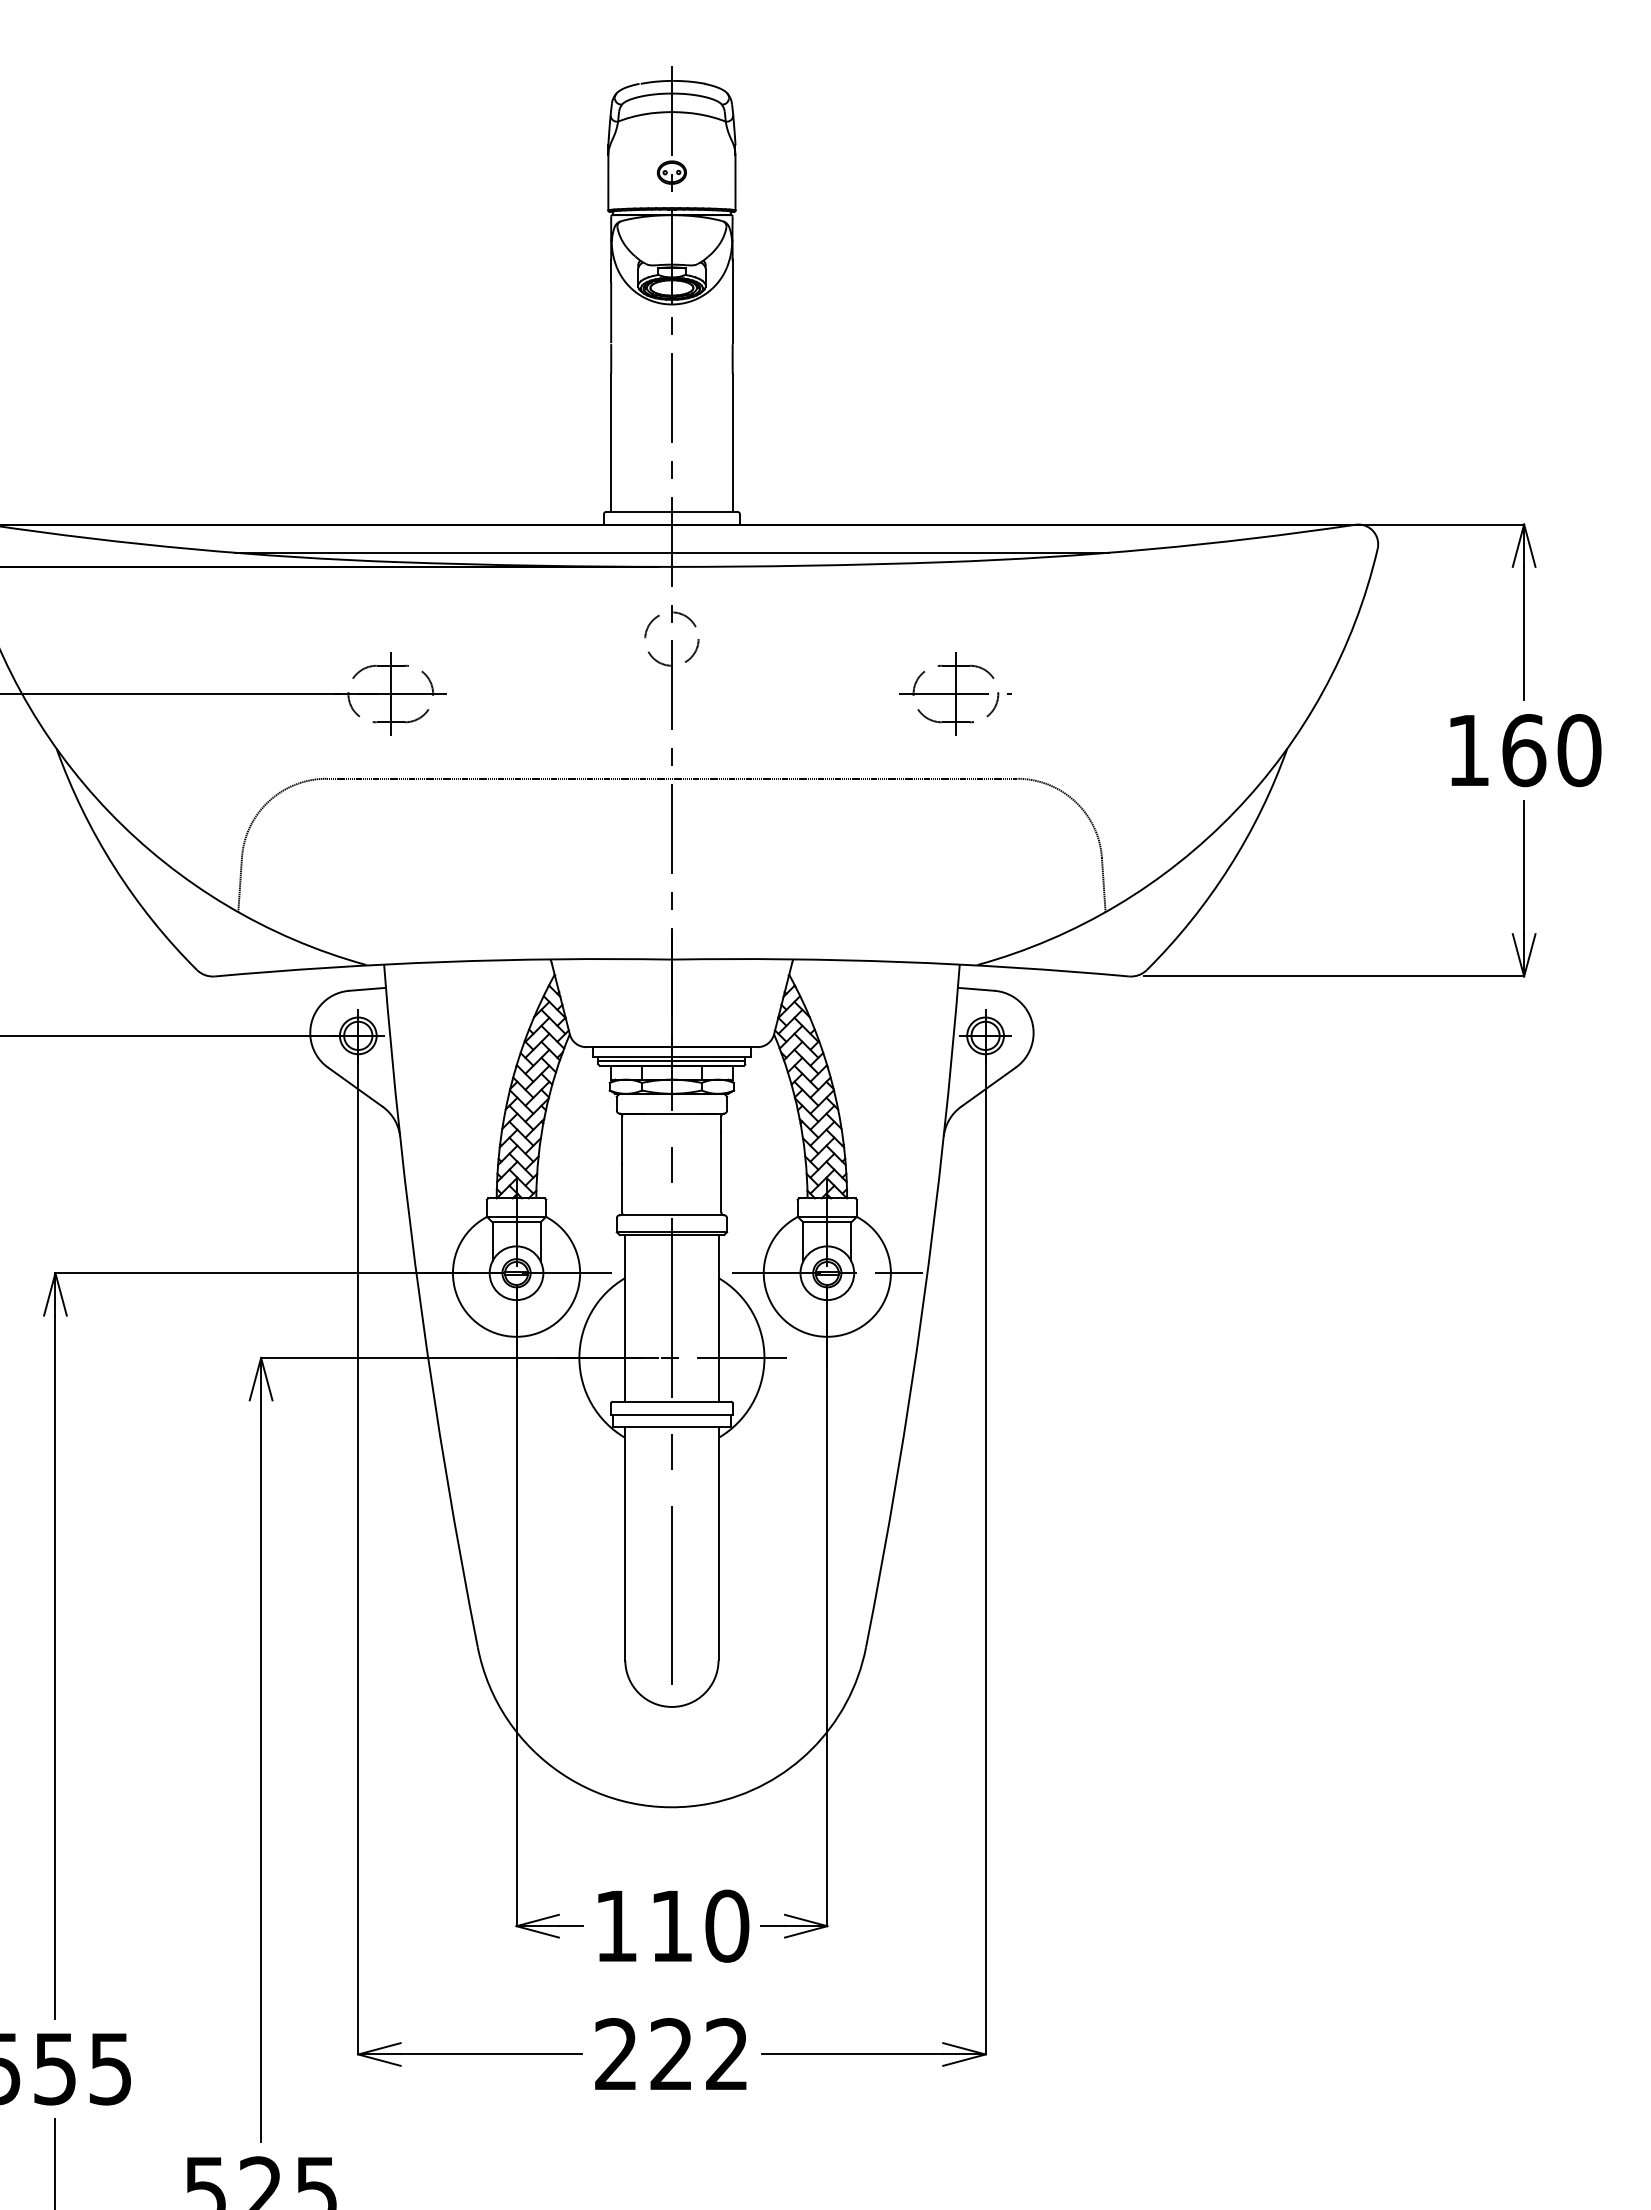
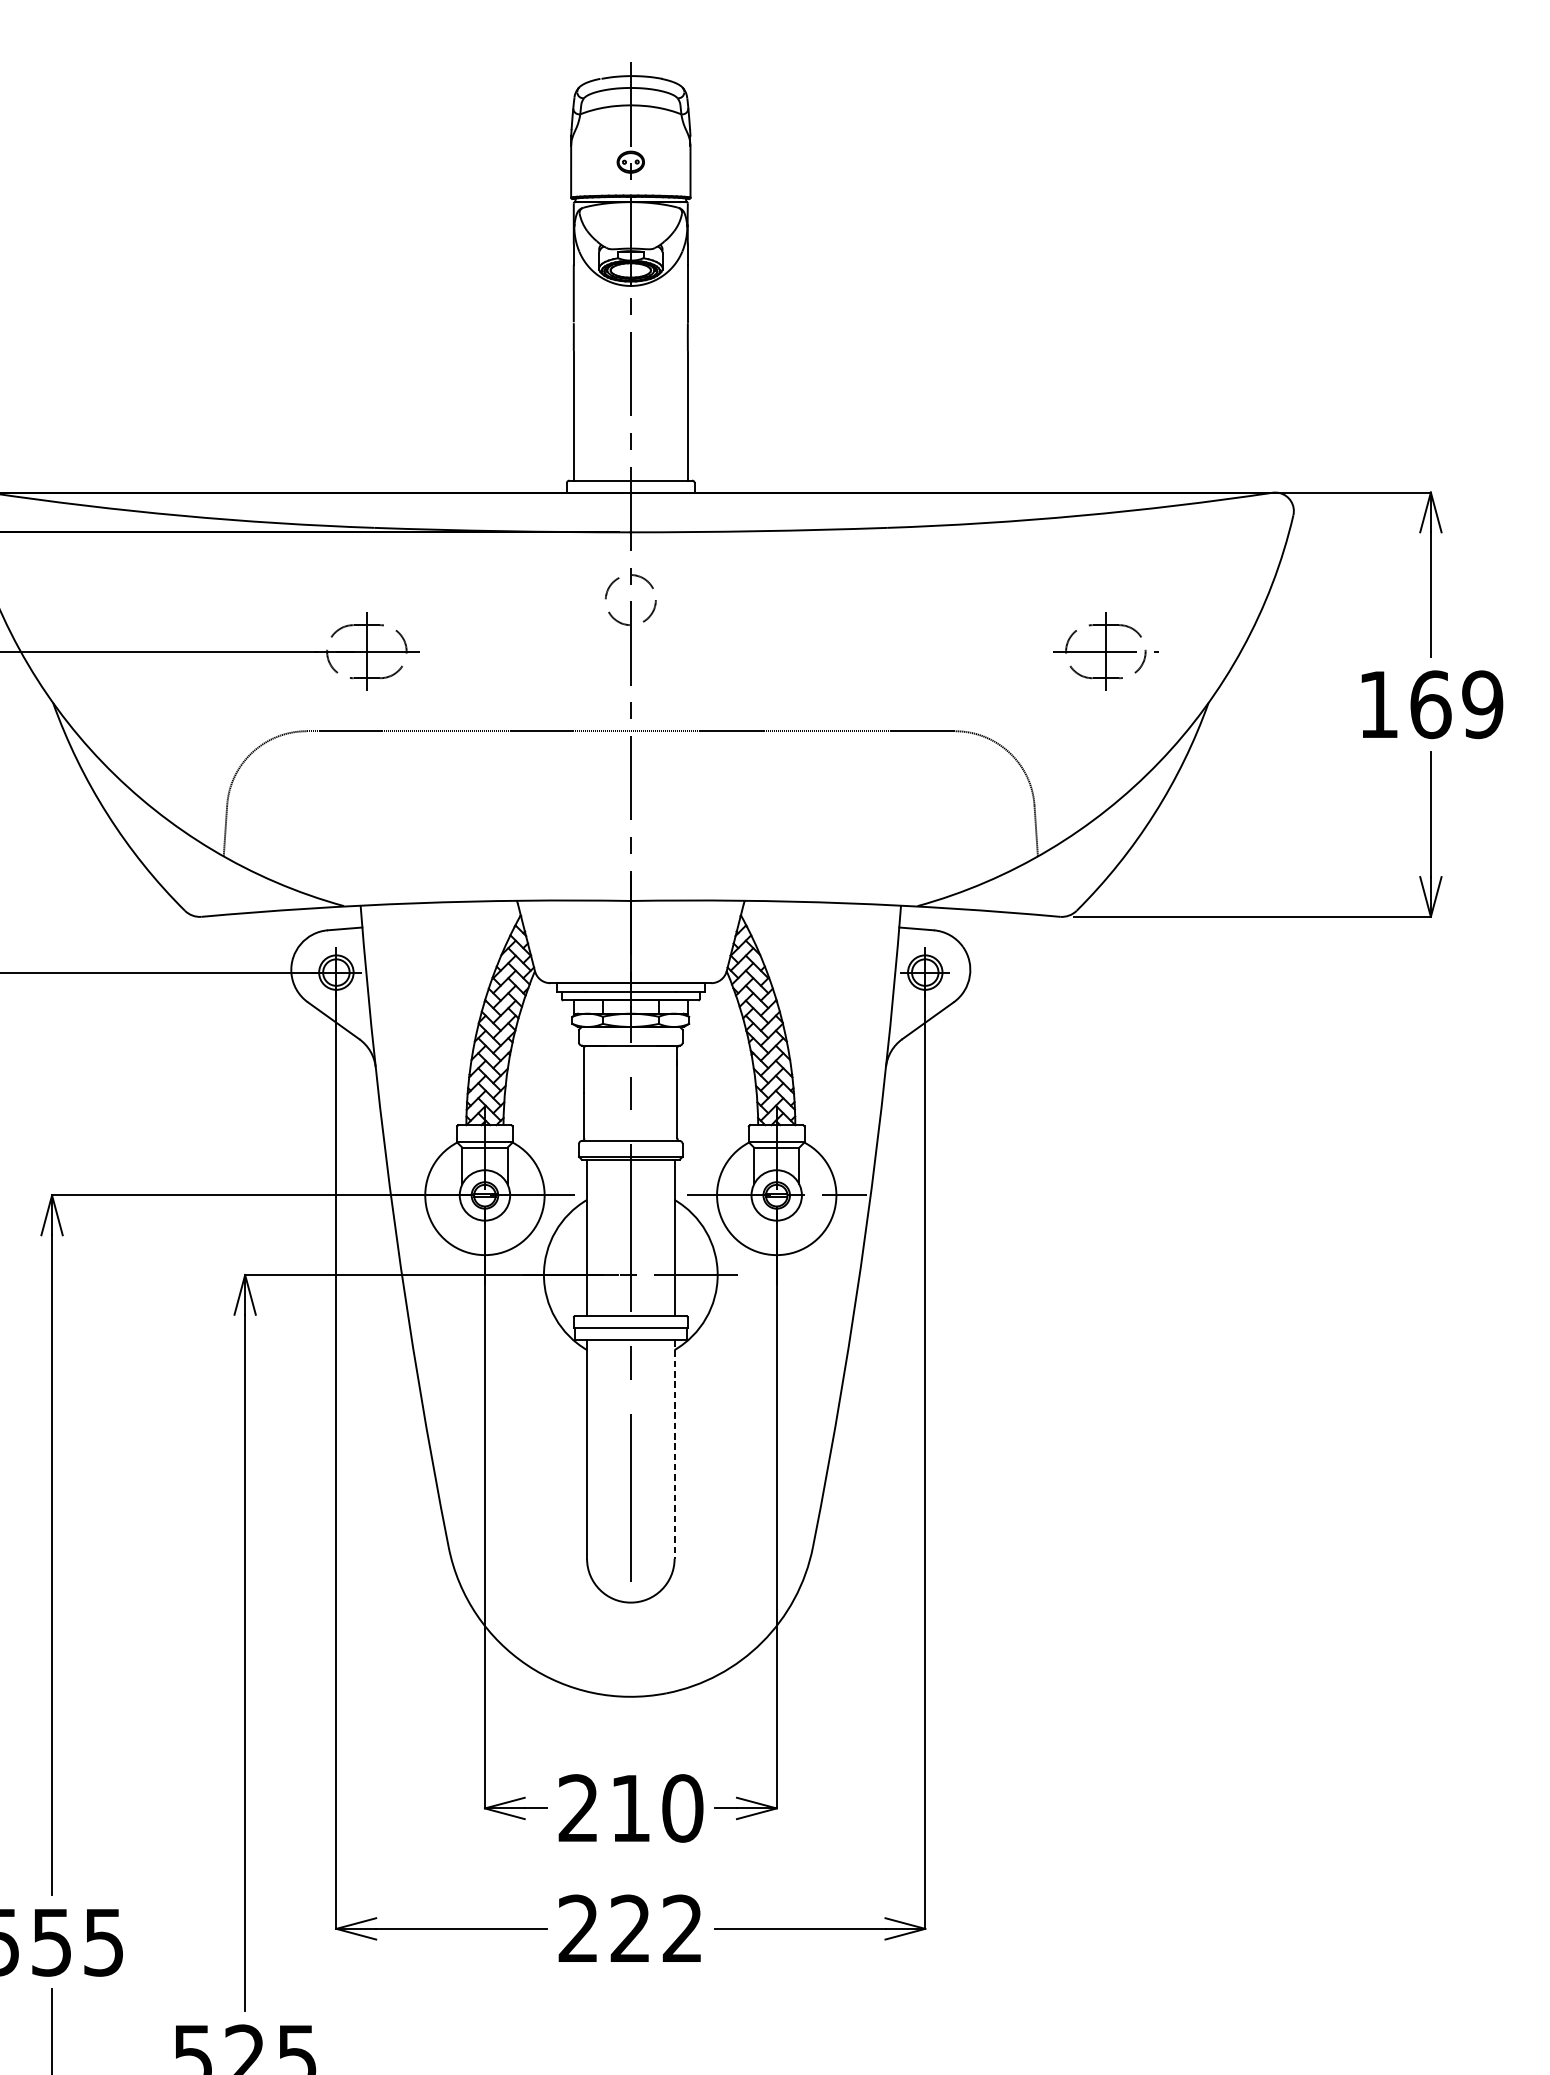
line: (671, 552) -> (630, 518), removed
part: (955, 693) -> (1105, 651), moved
text: (1579, 750) -> (1482, 704), 160 -> 169
line: (671, 1060) -> (630, 995), removed
line: (718, 1543) -> (674, 1449), solid -> dashed
text: (615, 1925) -> (577, 1807), 110 -> 210

